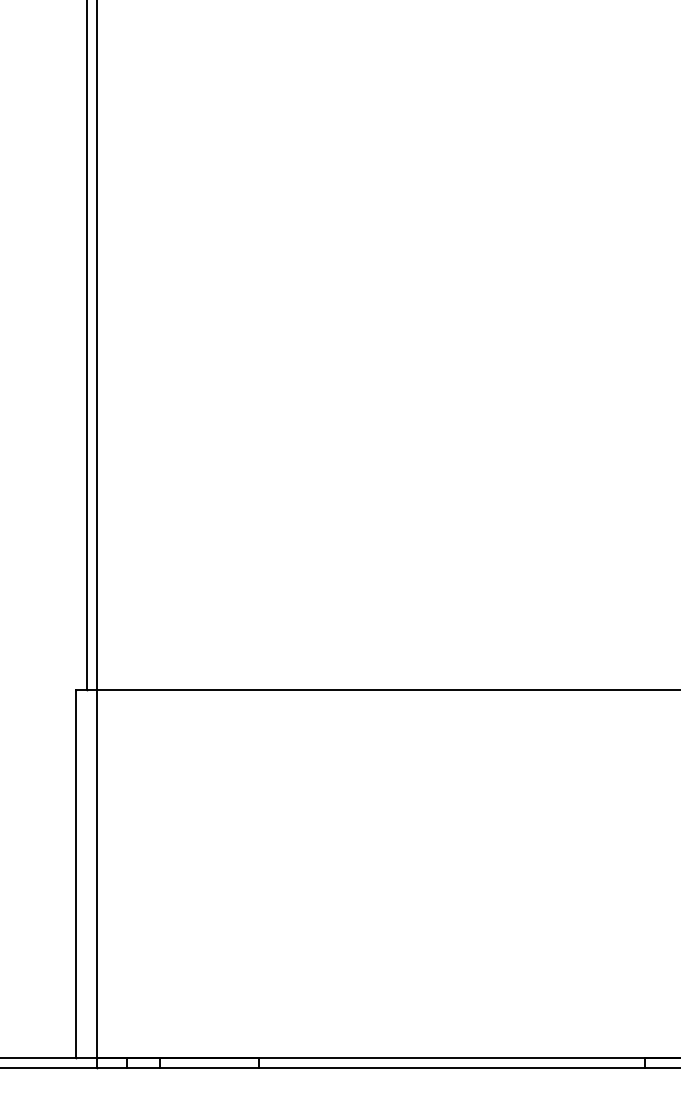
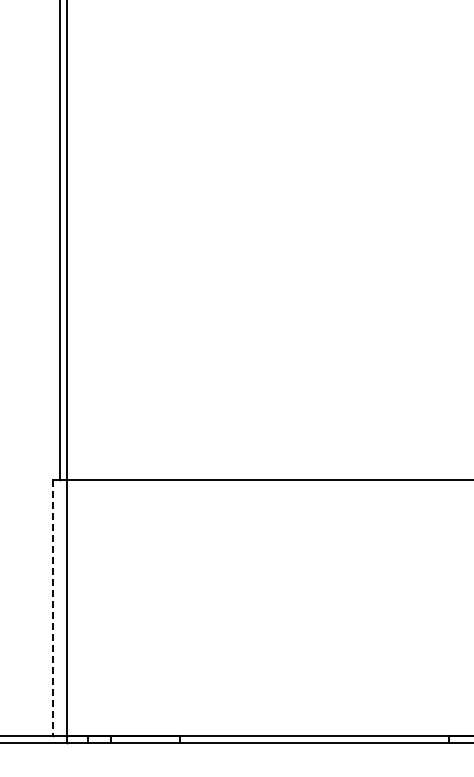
line: (76, 873) -> (53, 607), solid -> dashed

